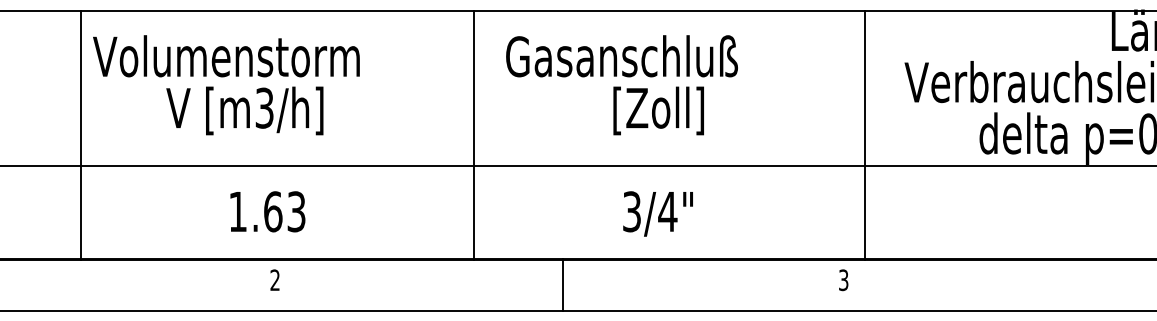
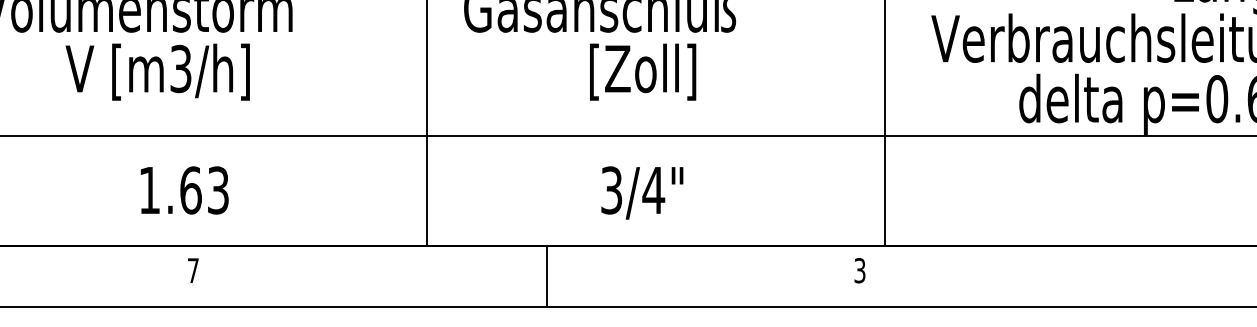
text: (274, 279) -> (192, 269), 2 -> 7
line: (562, 285) -> (546, 276), moved

